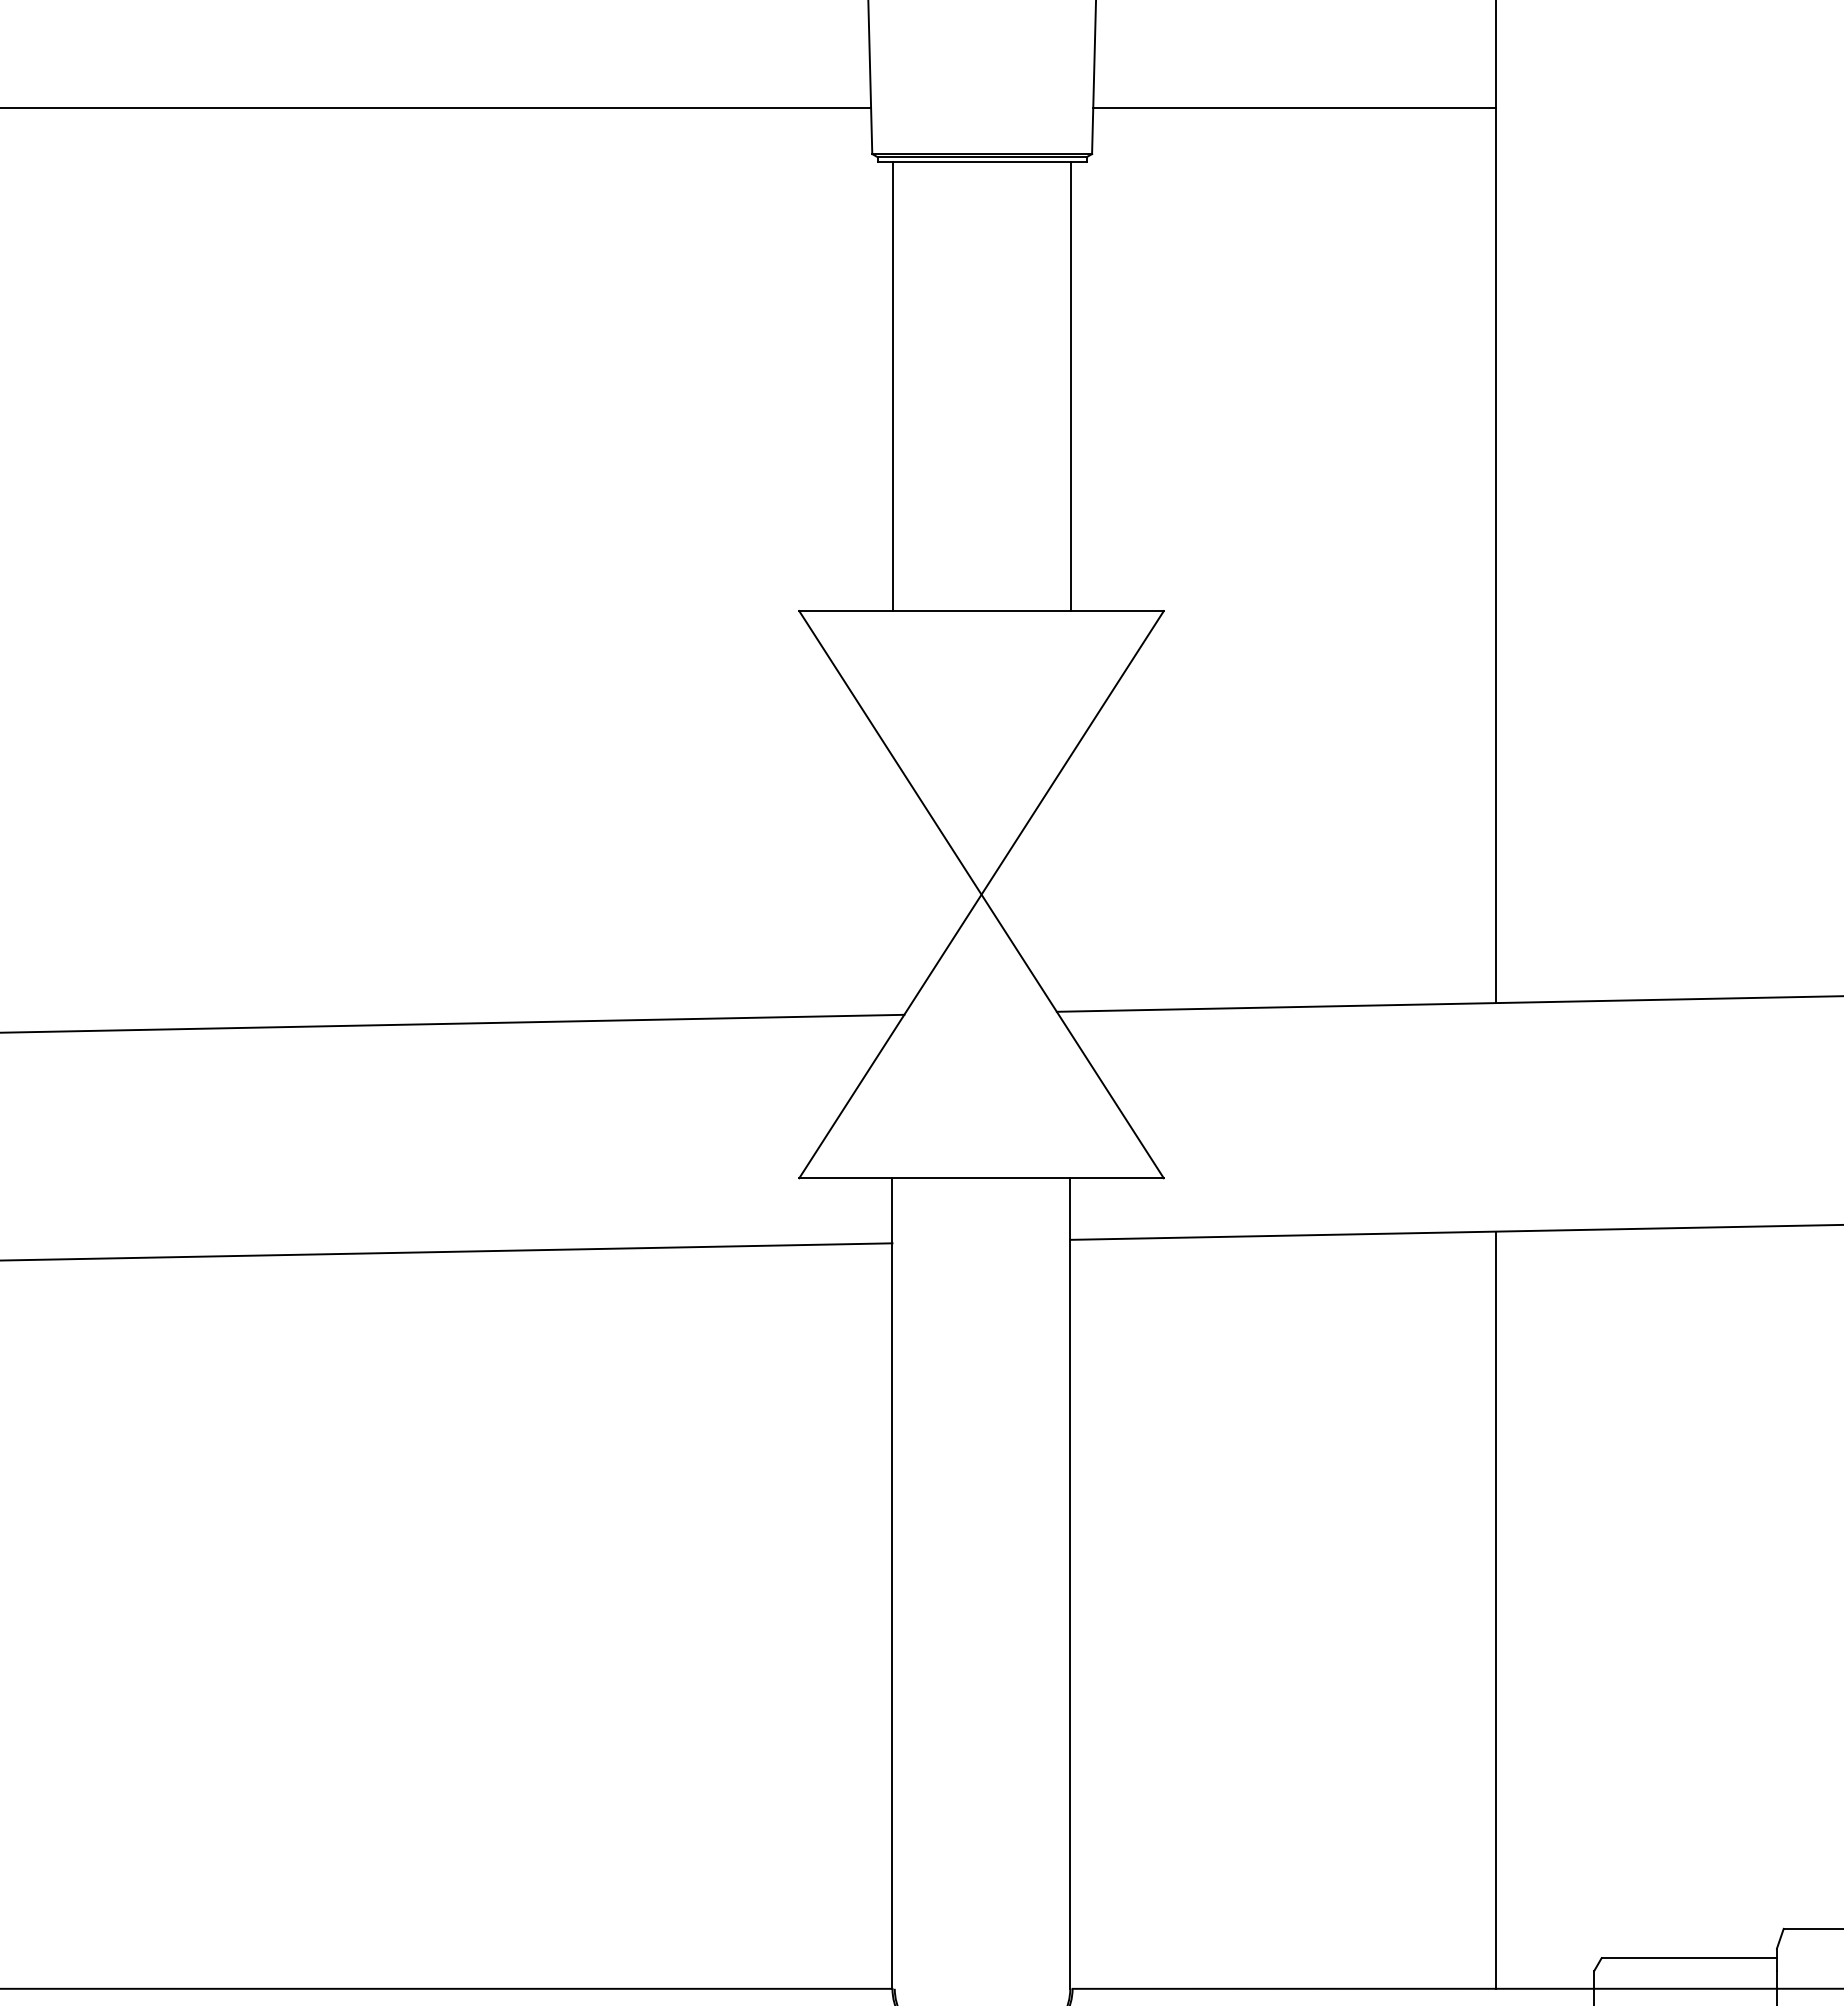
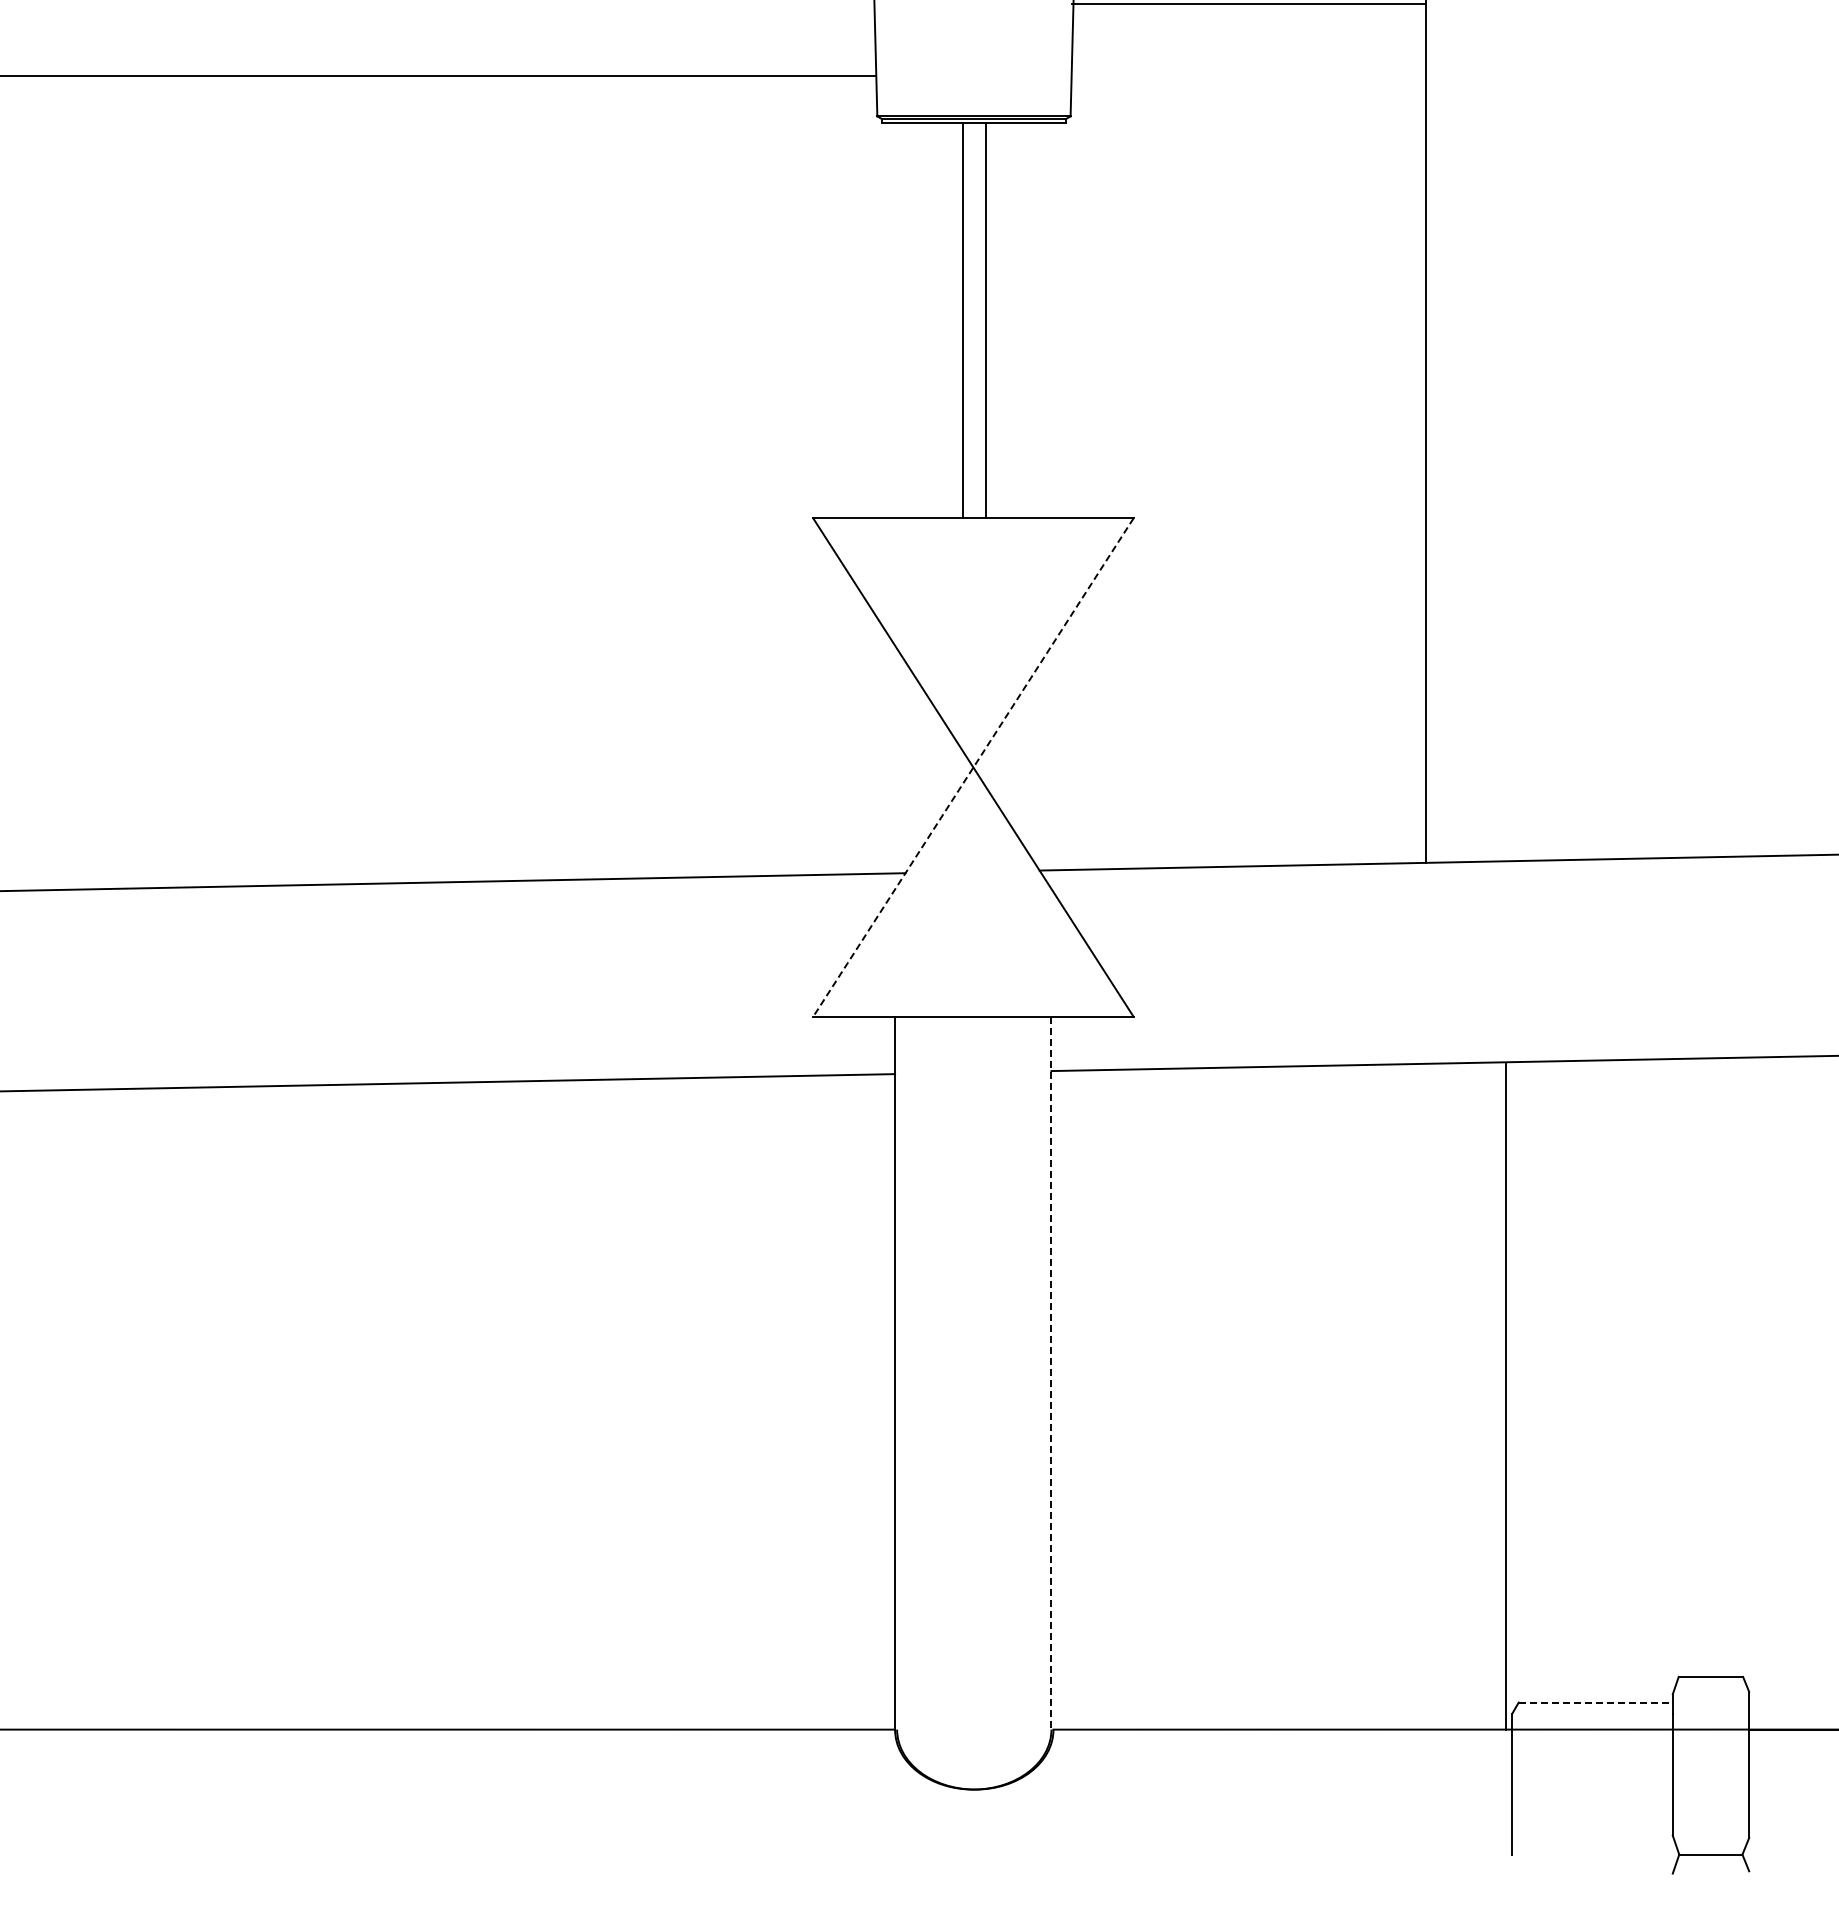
line: (1294, 108) -> (1248, 4), moved
line: (892, 386) -> (986, 320), moved
line: (1070, 386) -> (962, 320), moved
line: (981, 894) -> (973, 767), solid -> dashed
line: (1070, 1583) -> (1051, 1373), solid -> dashed
line: (1495, 1609) -> (1505, 1396), moved
line: (1690, 1957) -> (1596, 1702), solid -> dashed

